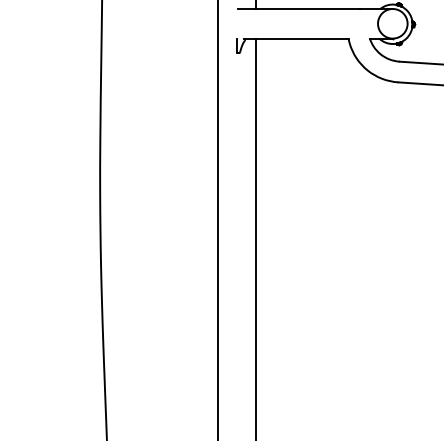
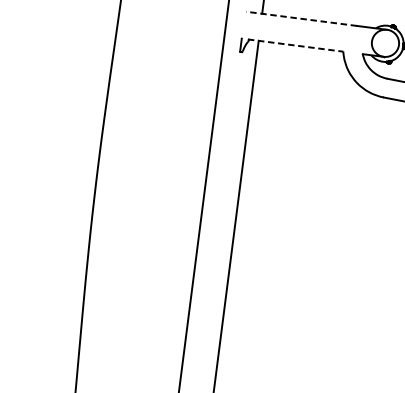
line: (299, 9) -> (301, 19), solid -> dashed
line: (296, 38) -> (295, 45), solid -> dashed

